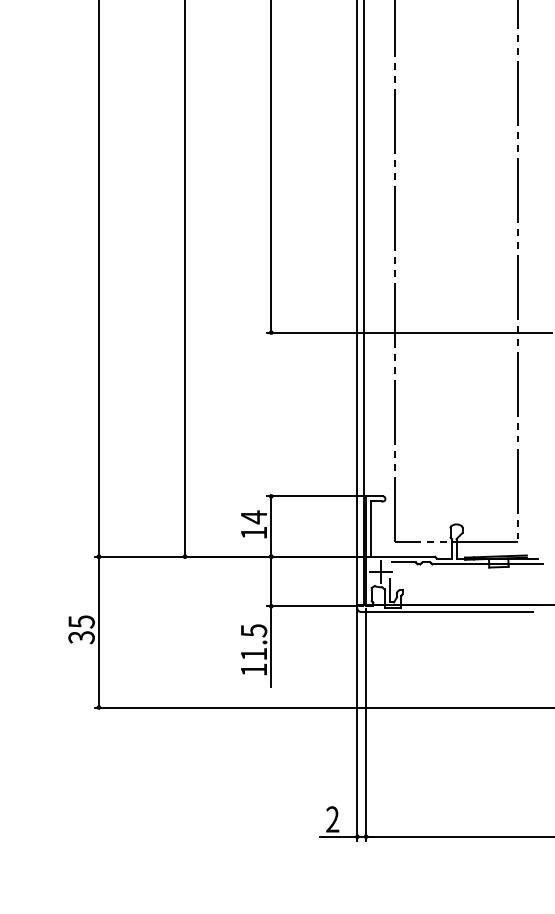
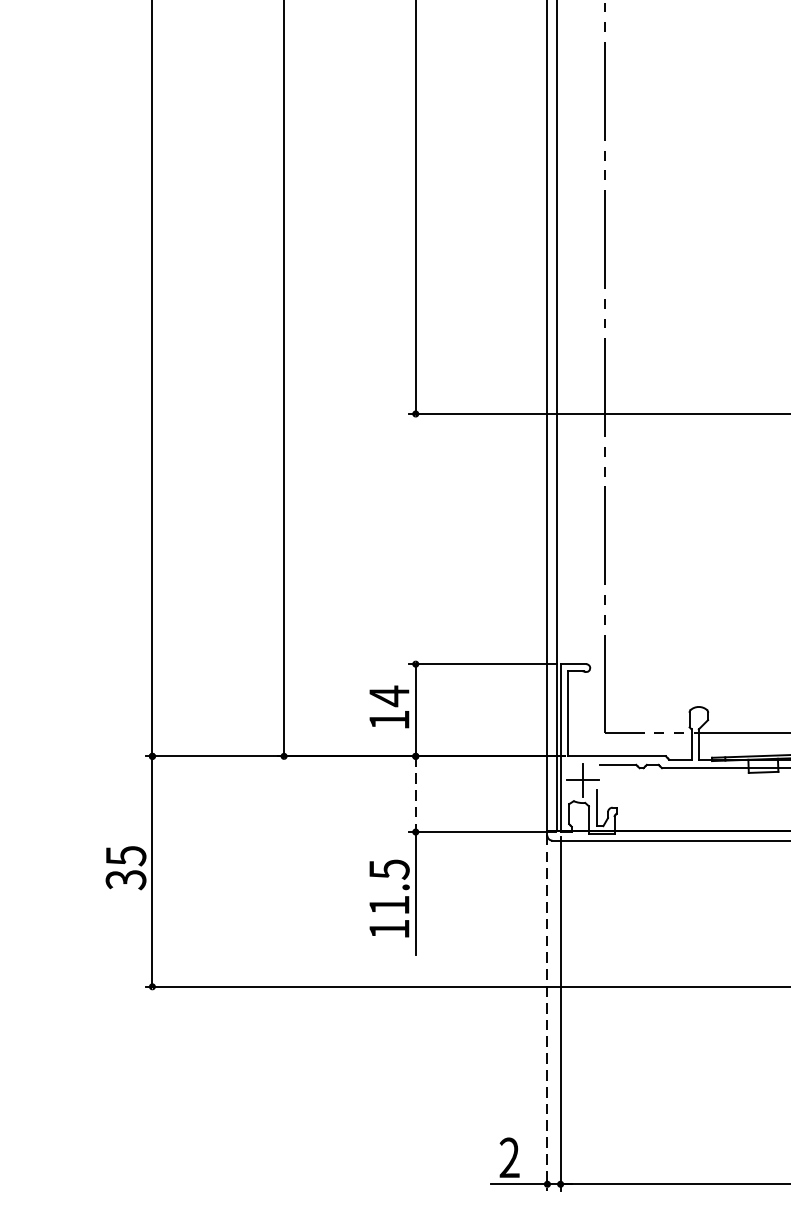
line: (271, 581) -> (416, 794), solid -> dashed
line: (357, 724) -> (547, 1012), solid -> dashed

